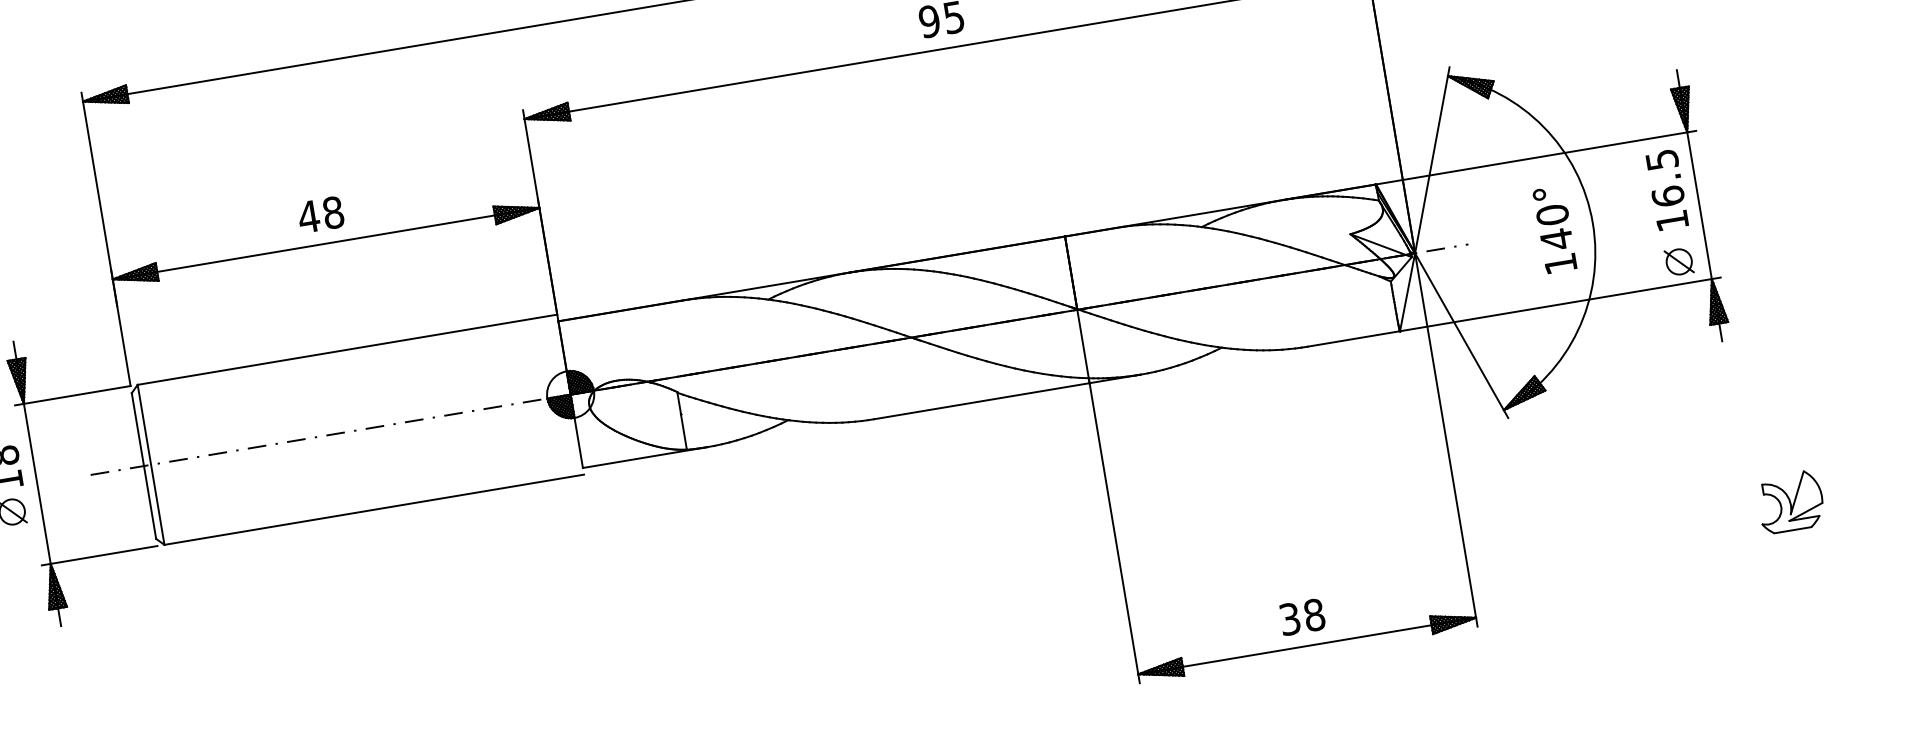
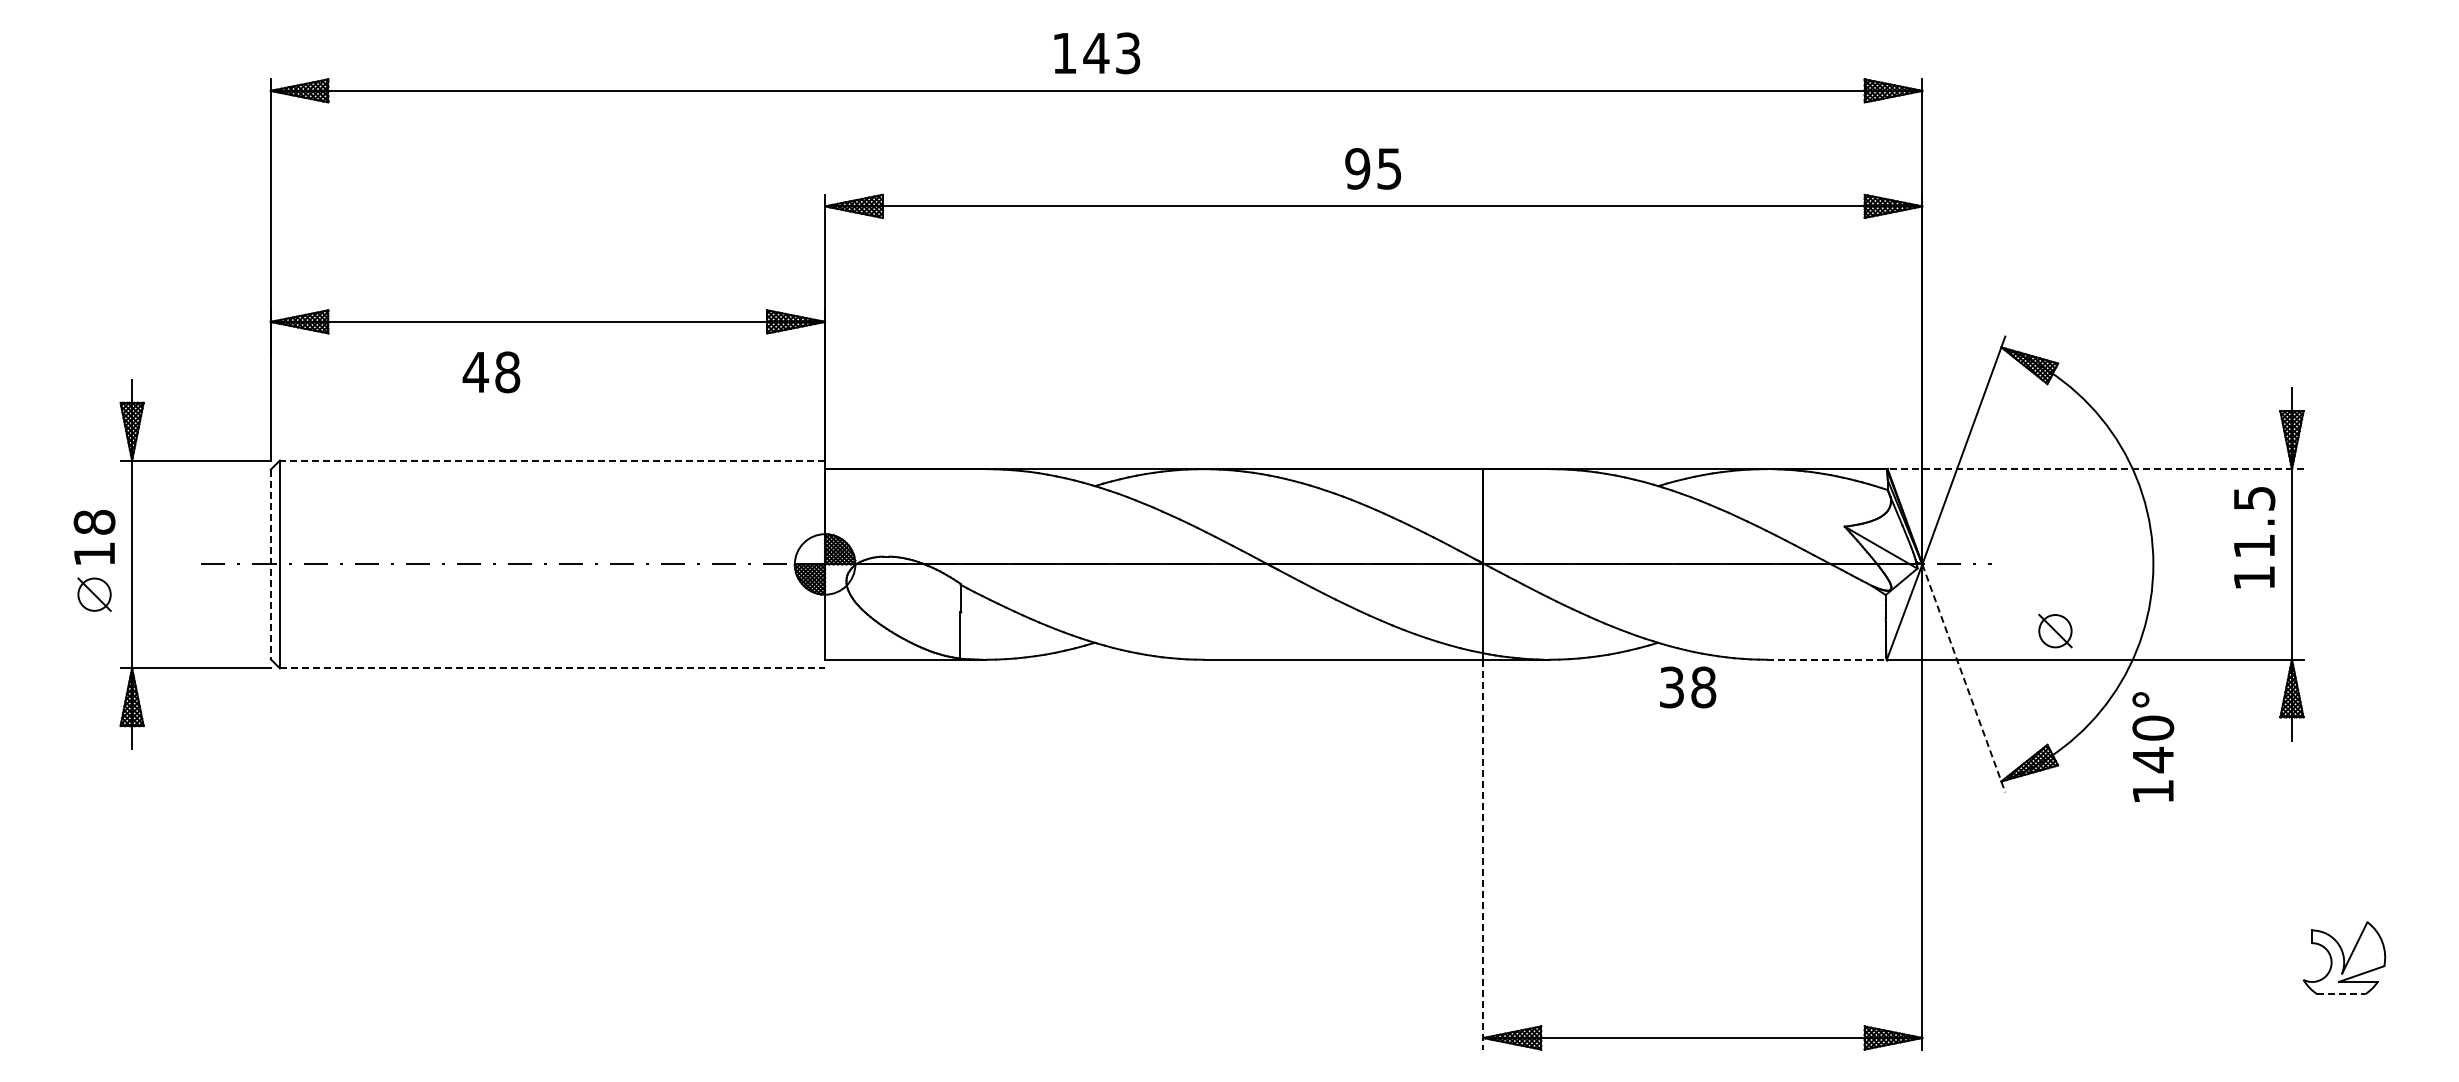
line: (1536, 157) -> (2095, 469), solid -> dashed
text: (1668, 195) -> (2254, 545), 16.5 -> 11.5
text: (320, 214) -> (491, 372), moved
text: (1555, 229) -> (2153, 746), moved
part: (1679, 261) -> (2055, 630), moved
line: (1462, 335) -> (1964, 678), solid -> dashed
line: (1354, 338) -> (1827, 659), solid -> dashed
line: (347, 349) -> (552, 460), solid -> dashed
line: (143, 466) -> (270, 564), solid -> dashed
line: (374, 509) -> (552, 668), solid -> dashed
line: (1793, 530) -> (2341, 994), solid -> dashed
line: (1114, 533) -> (1483, 854), solid -> dashed
text: (1302, 617) -> (1688, 687), moved

